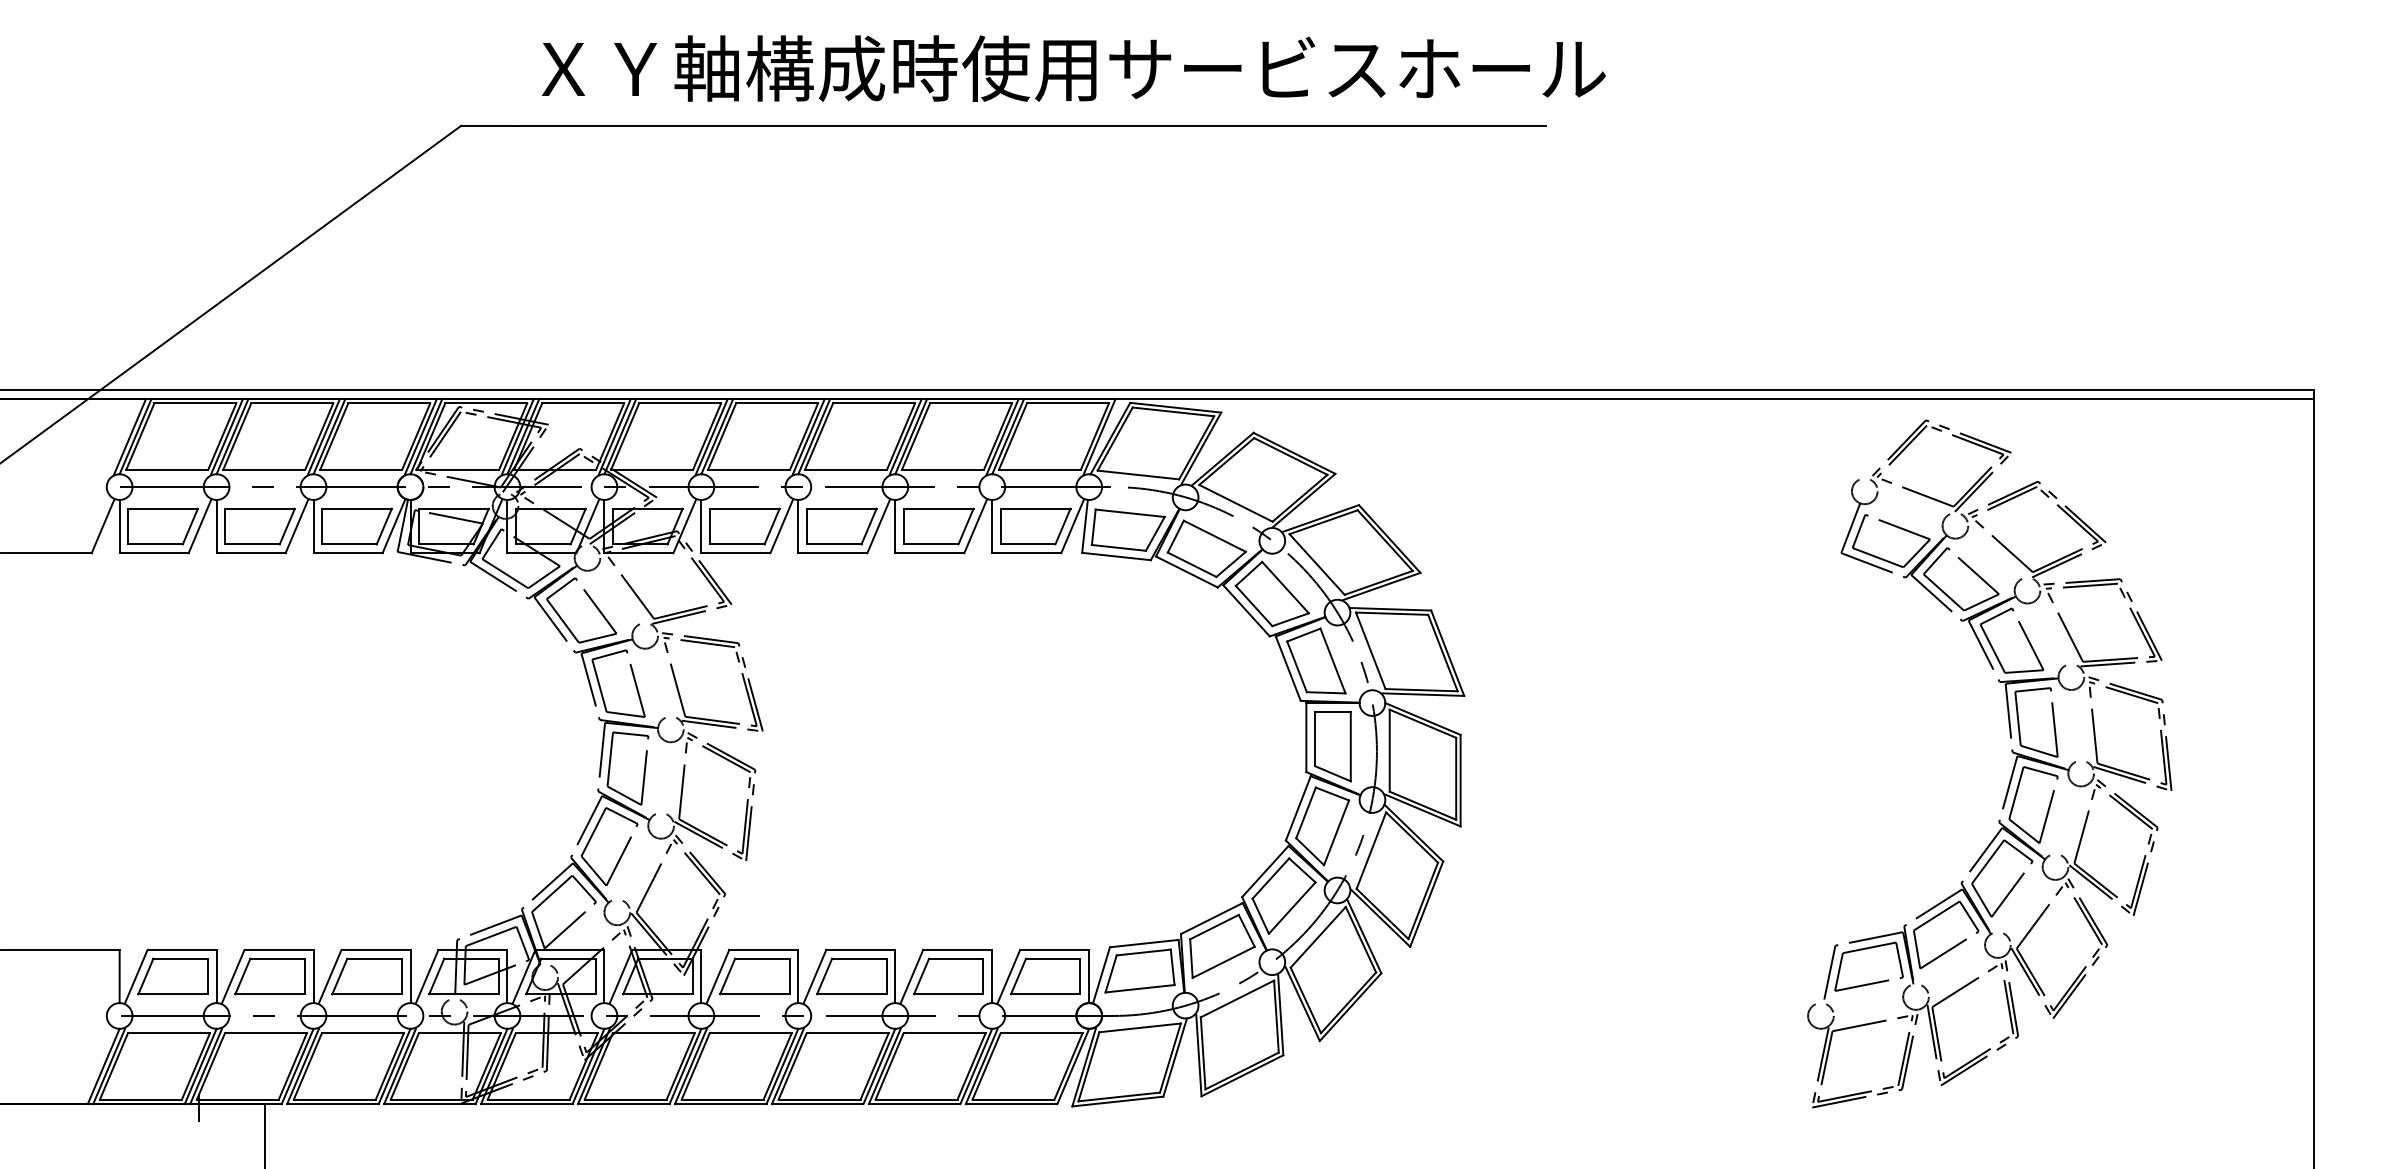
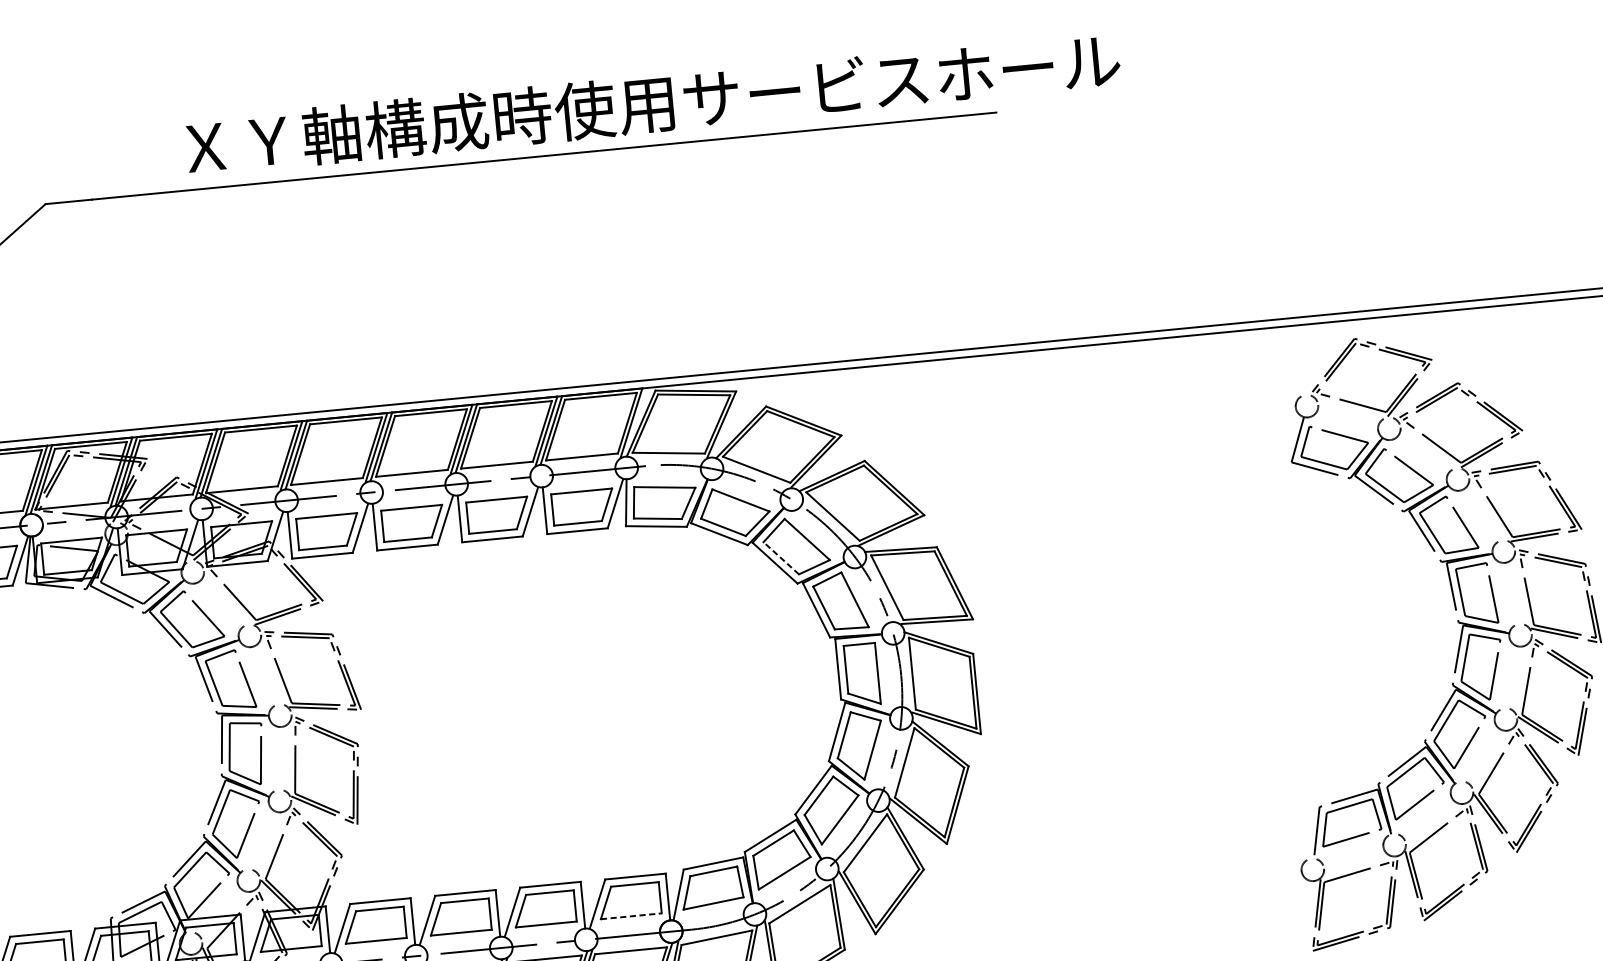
text: (1073, 68) -> (652, 103), moved
line: (1253, 605) -> (780, 557), solid -> dashed
line: (1045, 994) -> (631, 916), solid -> dashed

